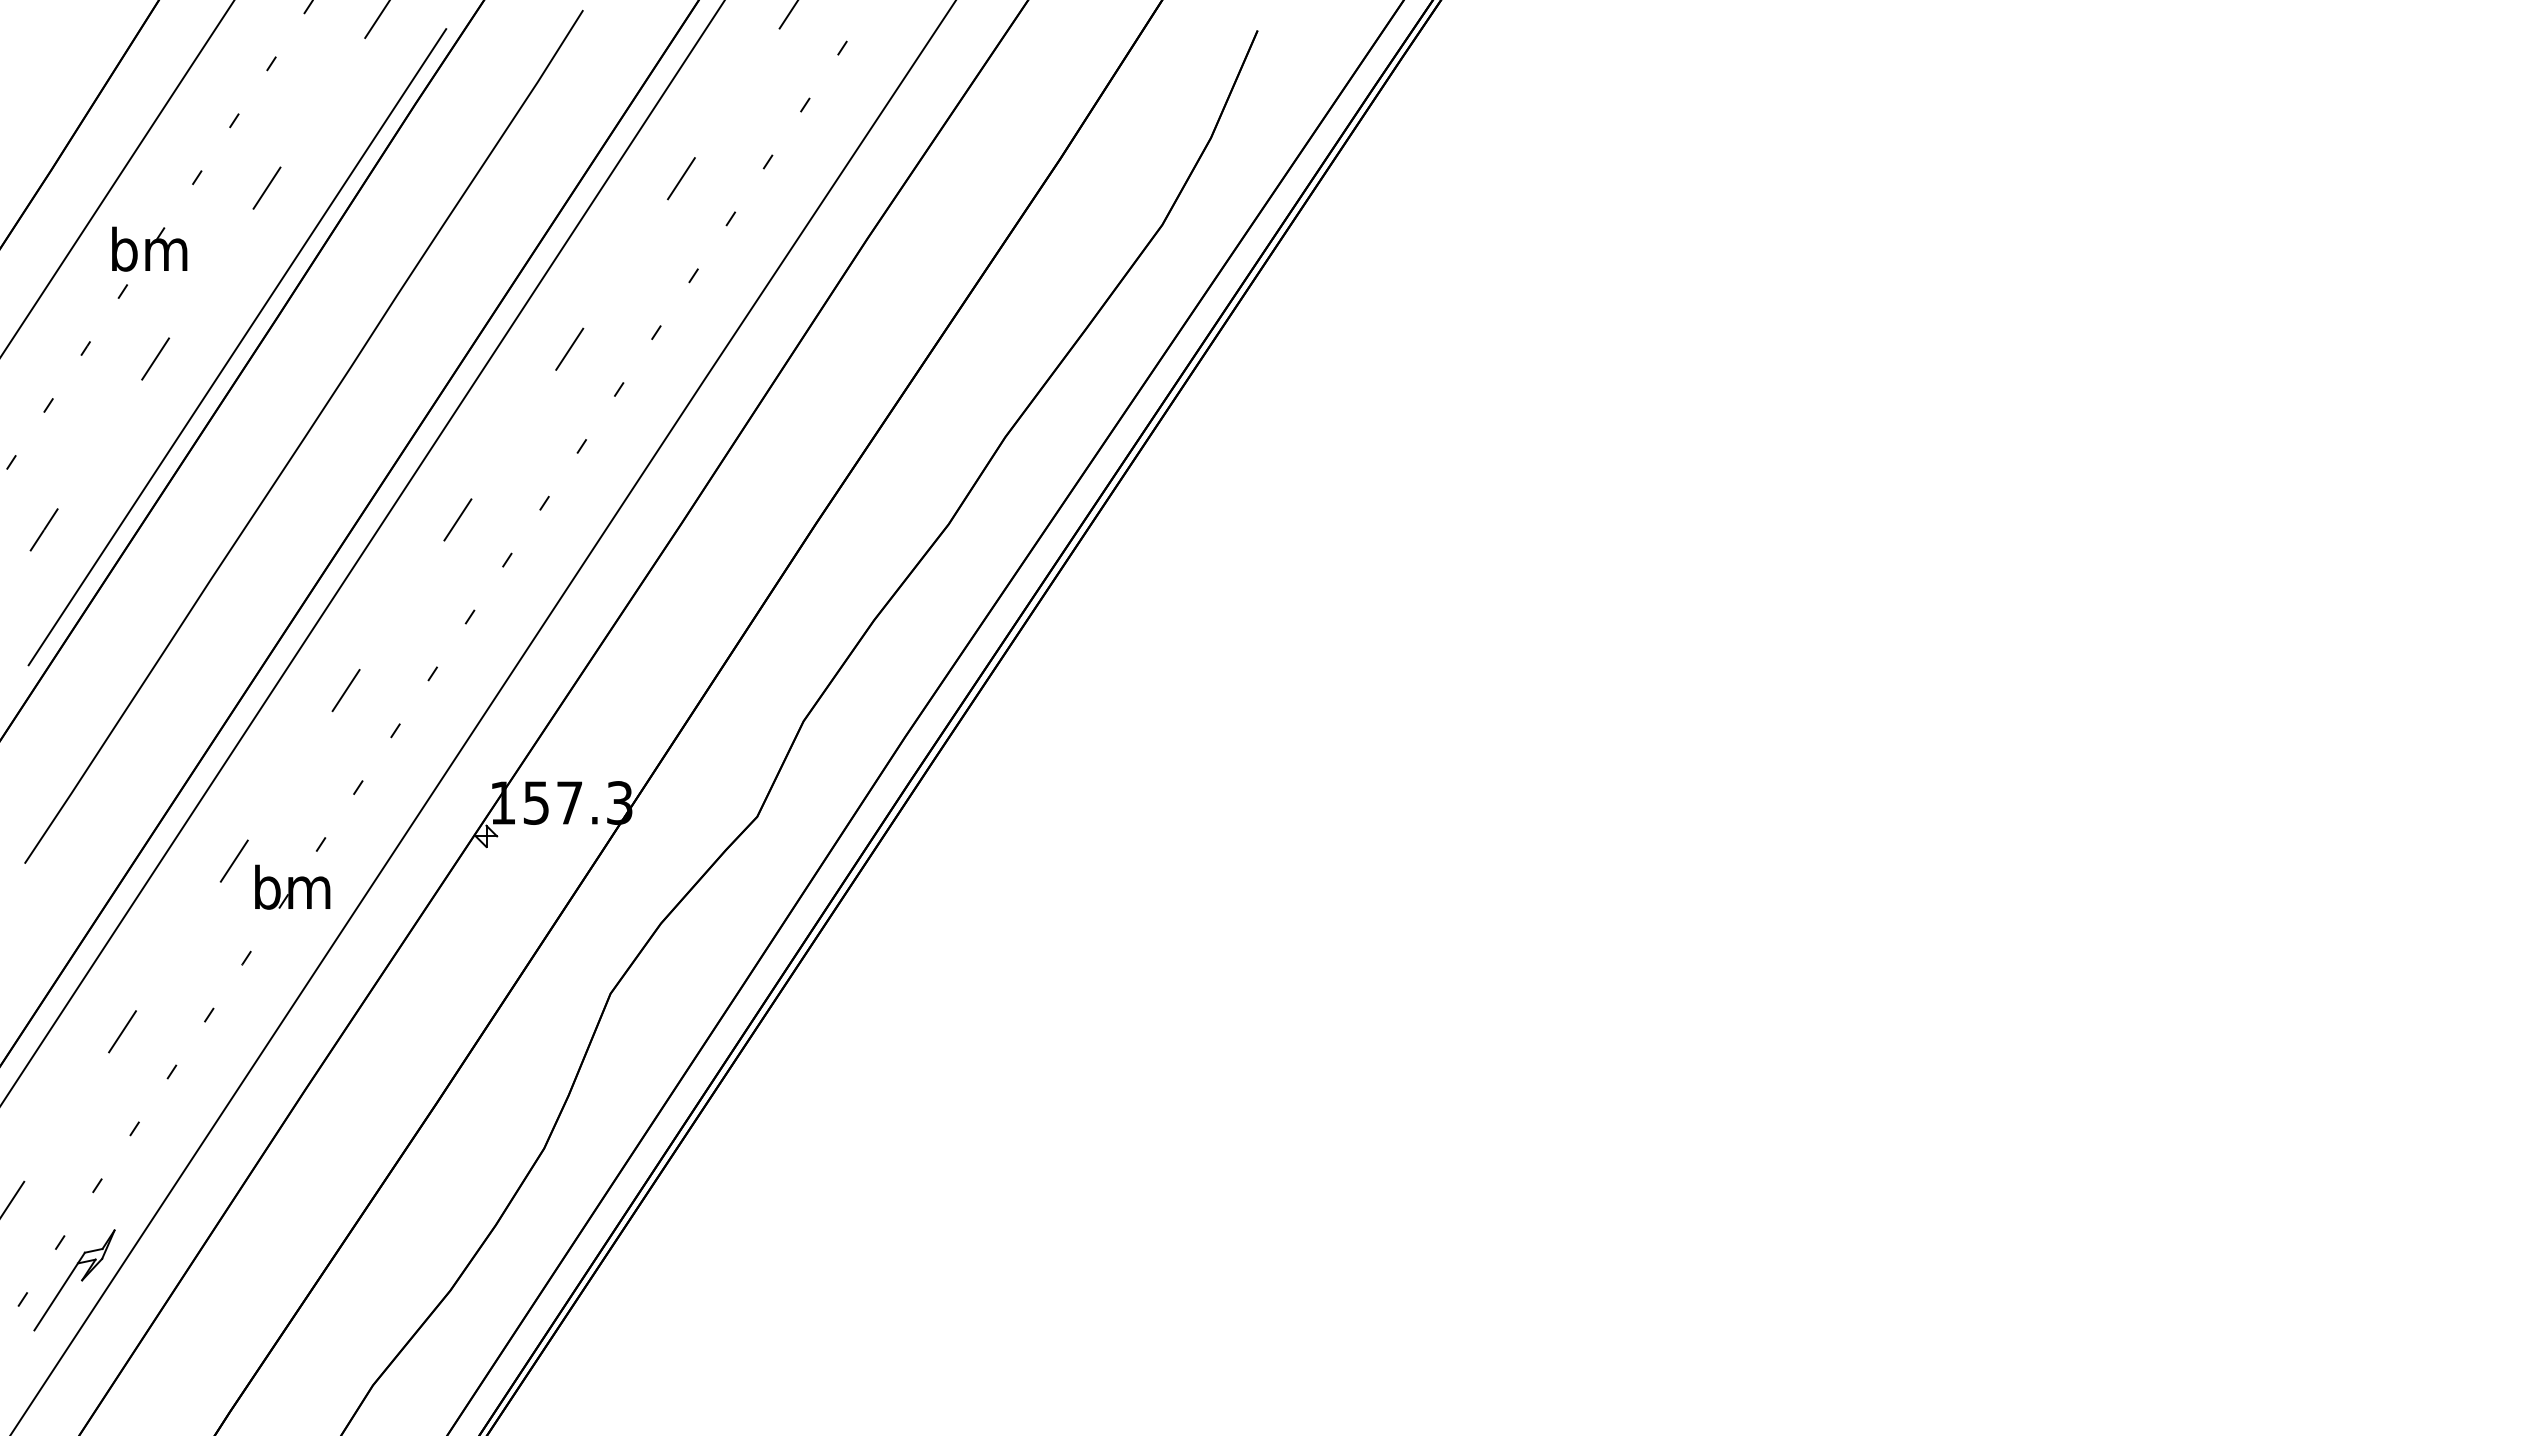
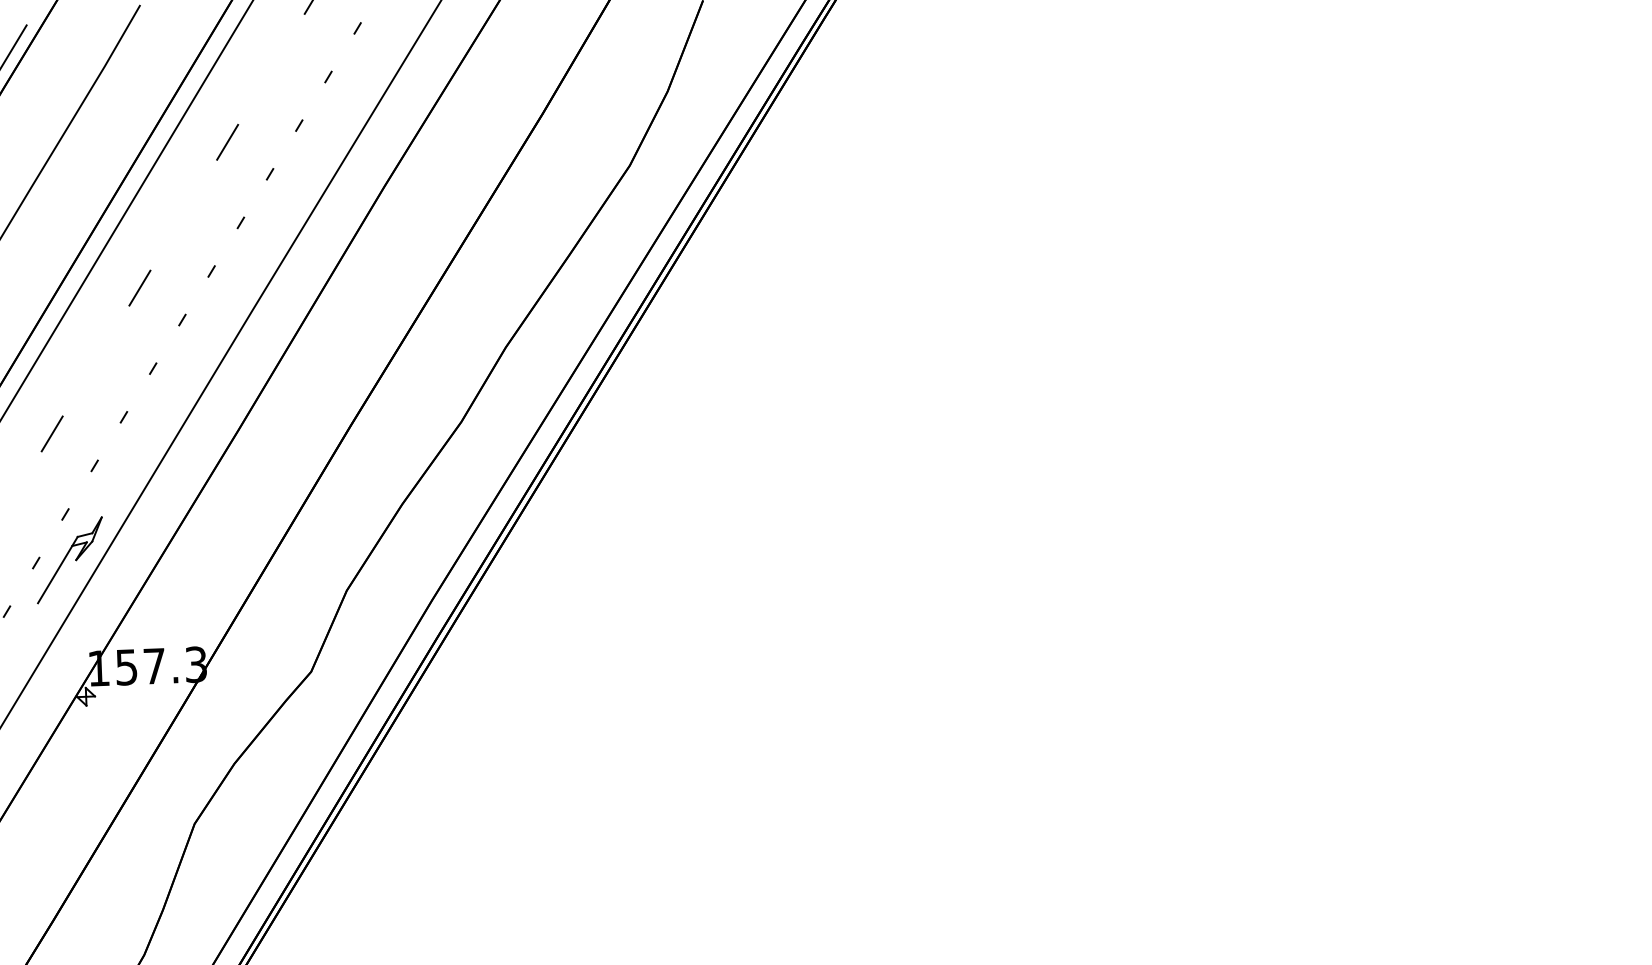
part: (473, 672) -> (70, 560), added

